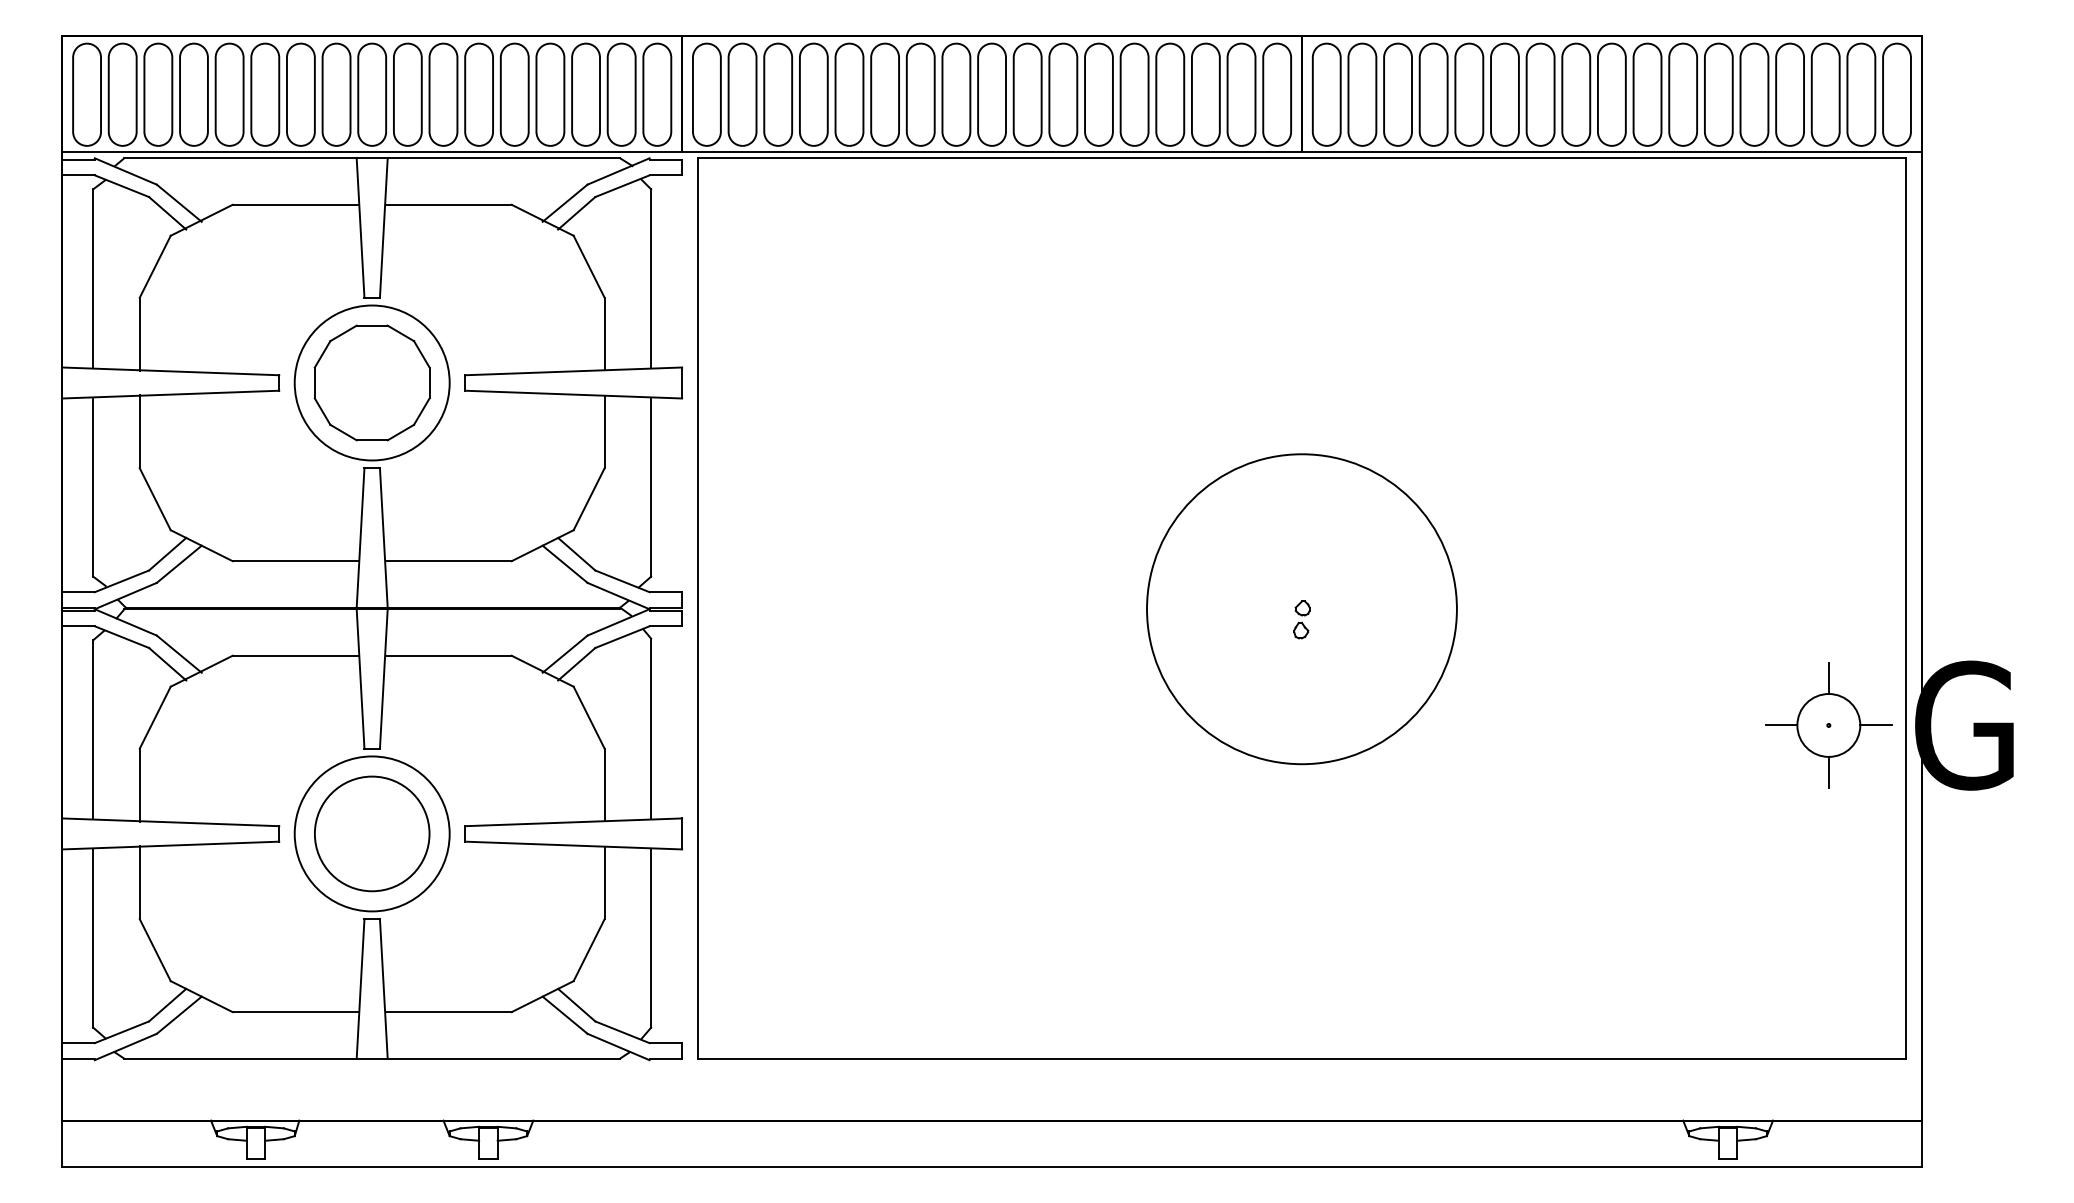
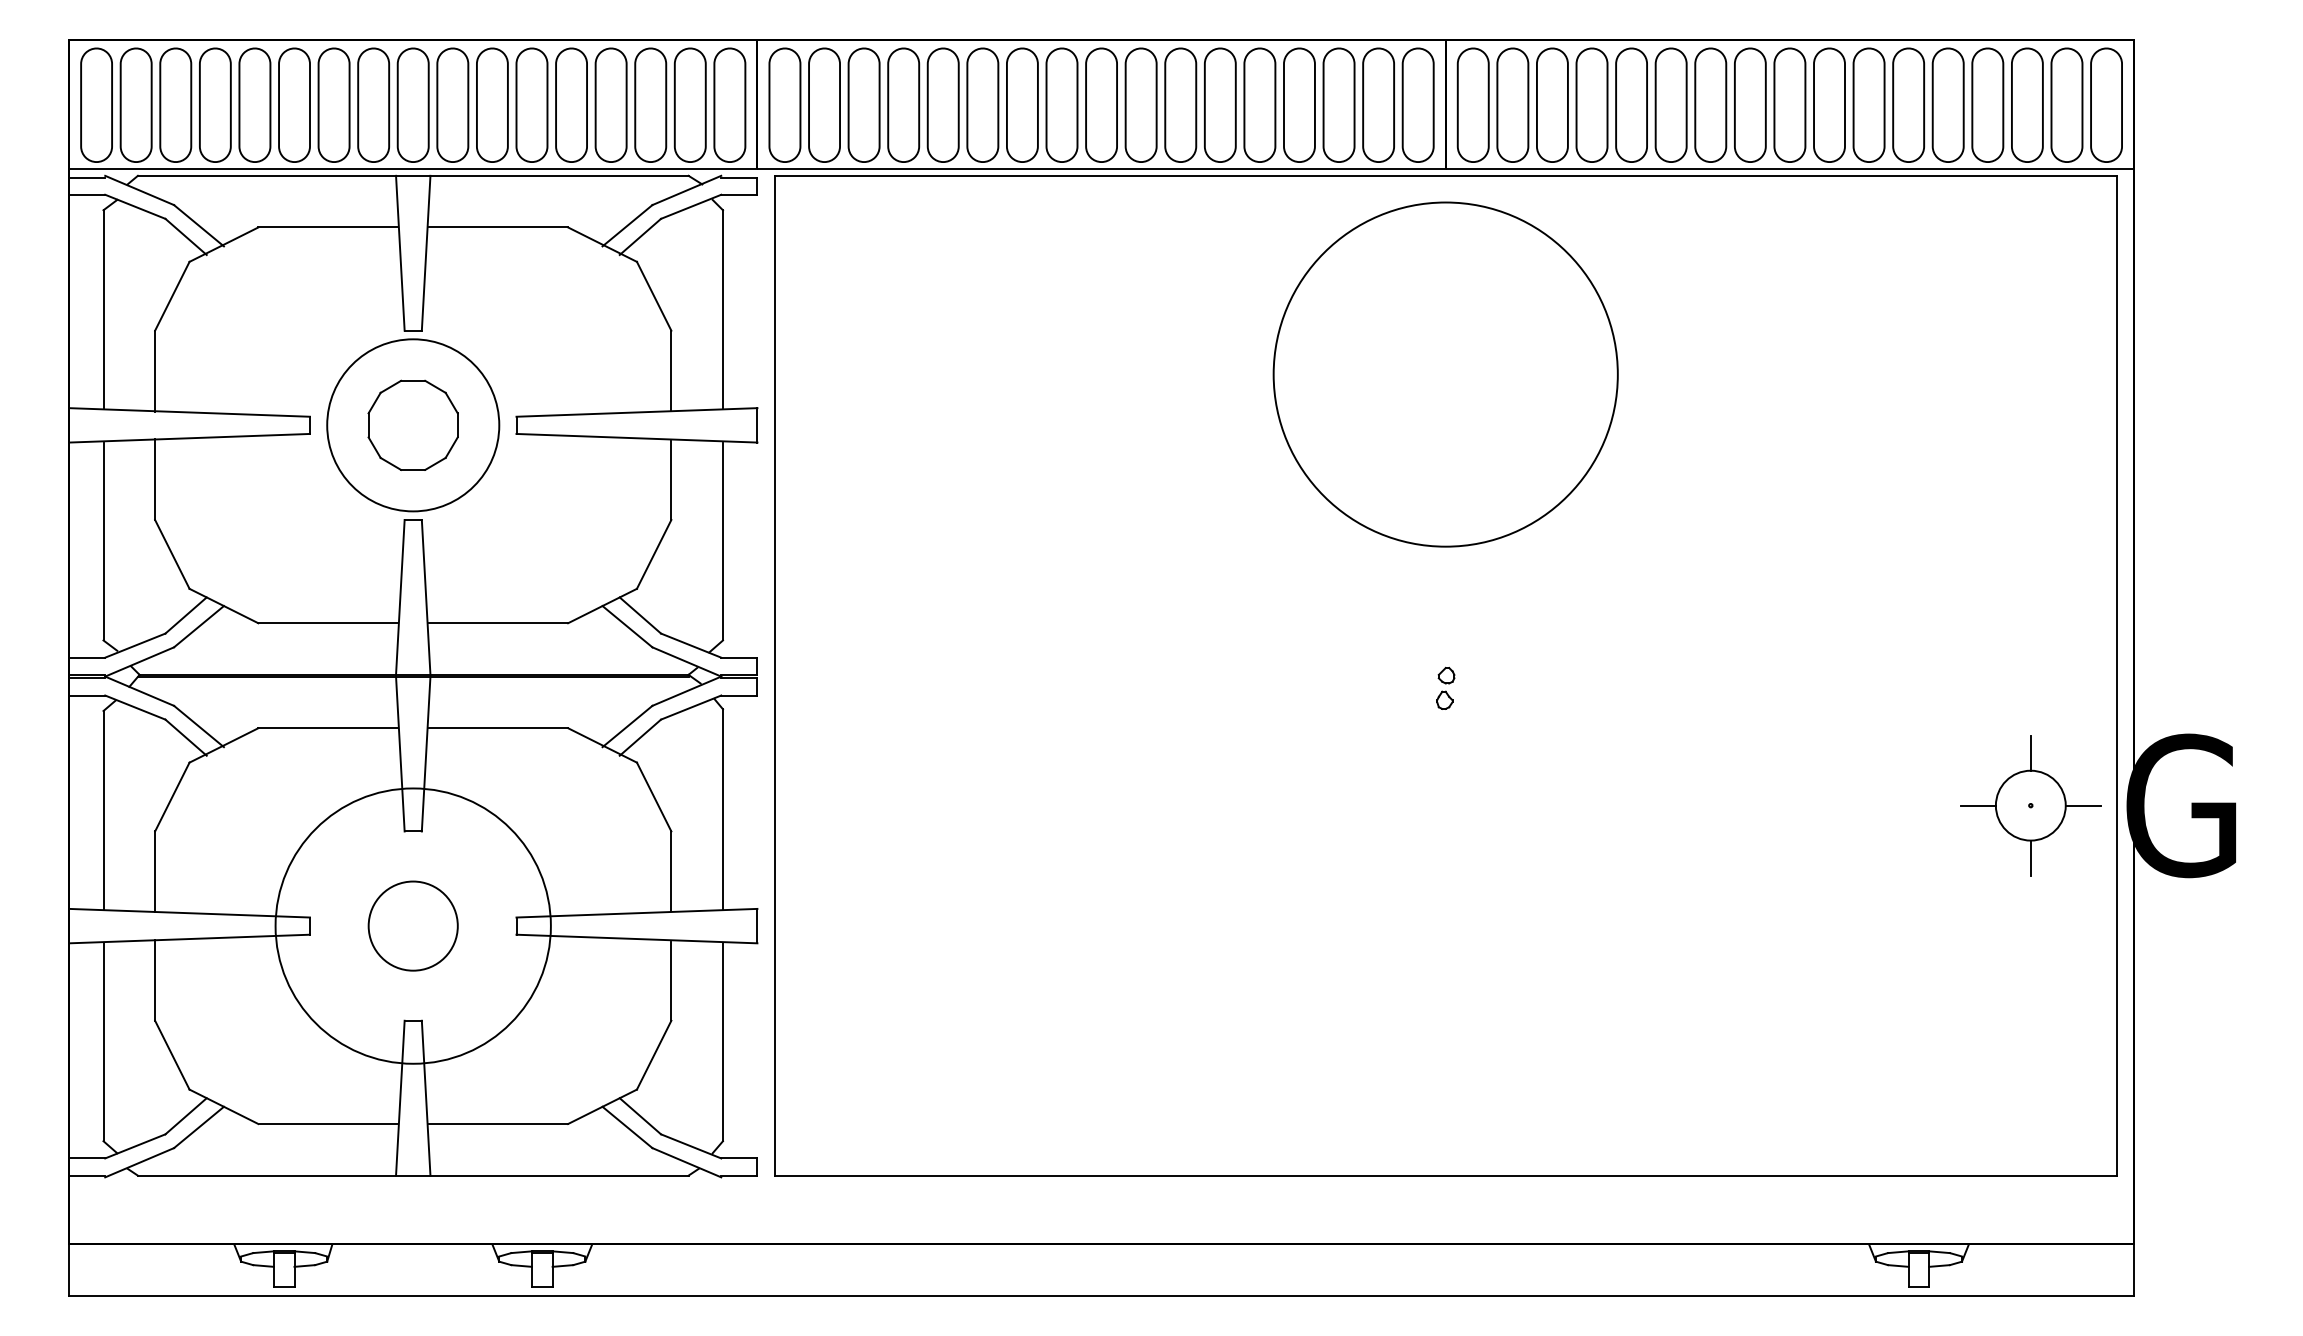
part: (371, 383) -> (412, 425), size x0.7
circle: (1301, 609) -> (1445, 374), moved
circle: (371, 833) -> (412, 925), size x0.7
circle: (372, 834) -> (413, 926), size x1.6

